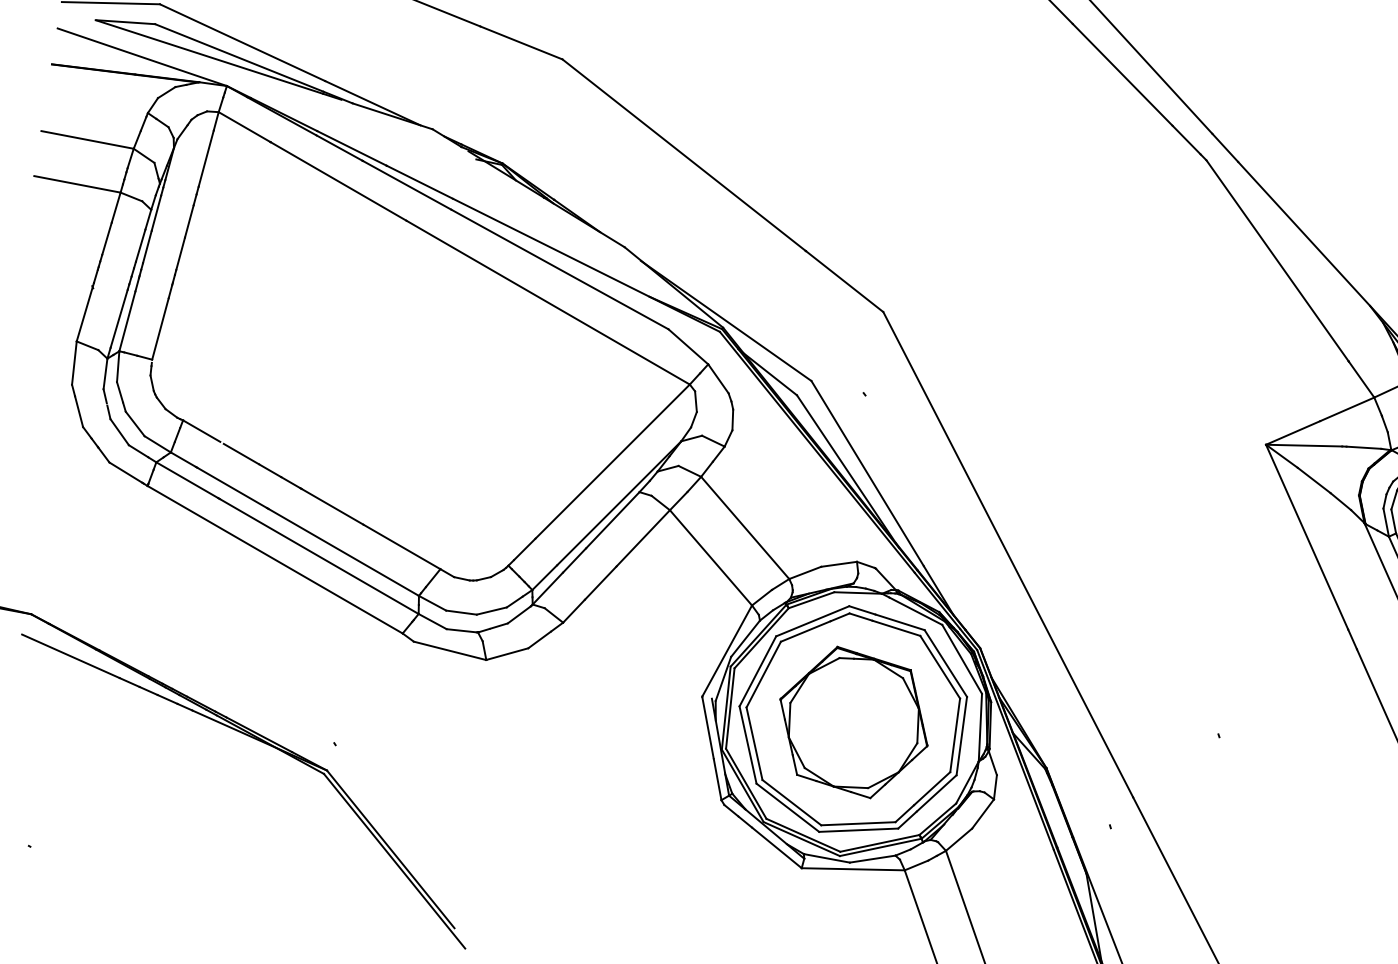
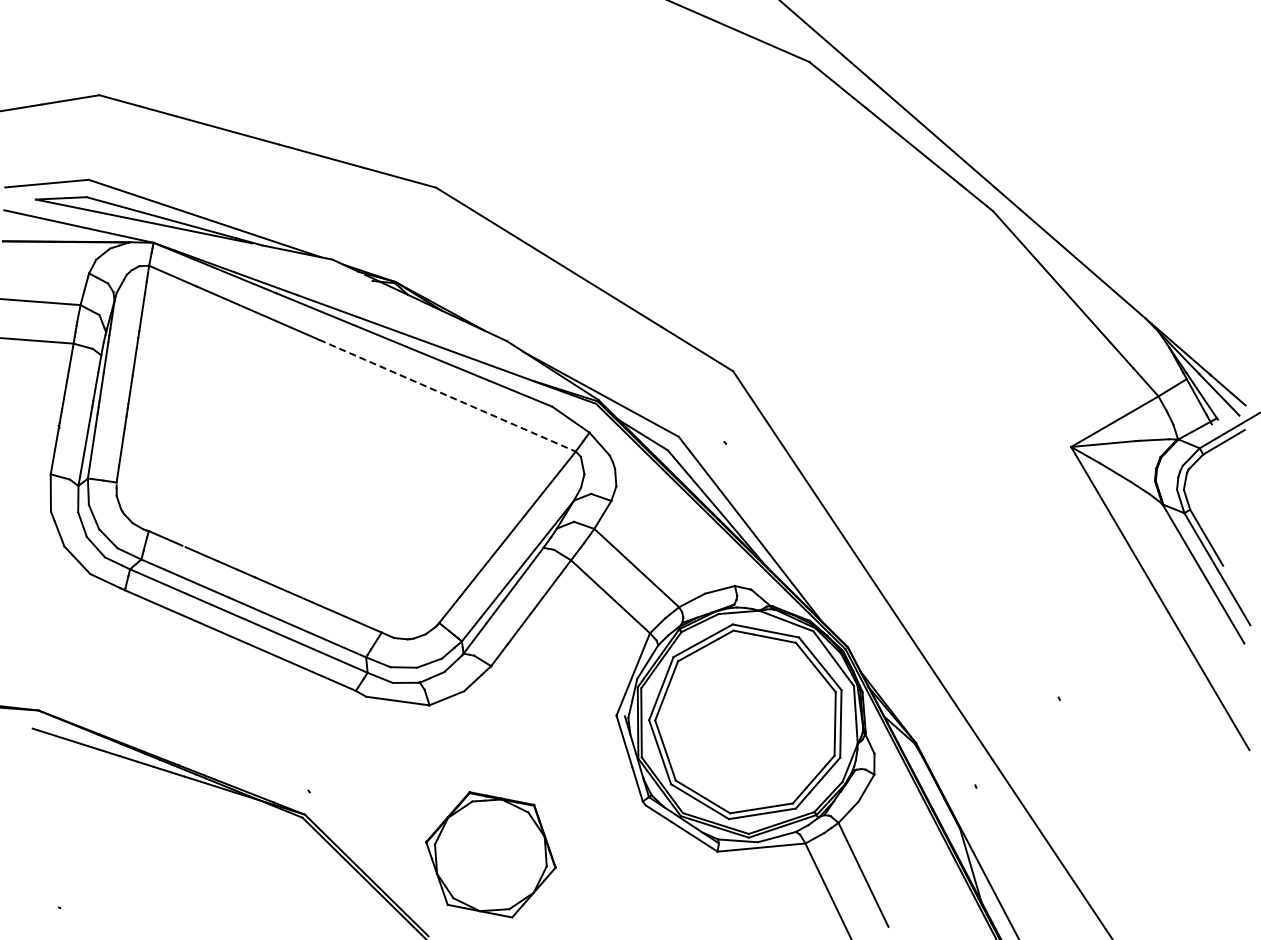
line: (548, 302) -> (447, 395), solid -> dashed
part: (853, 722) -> (490, 854), moved

